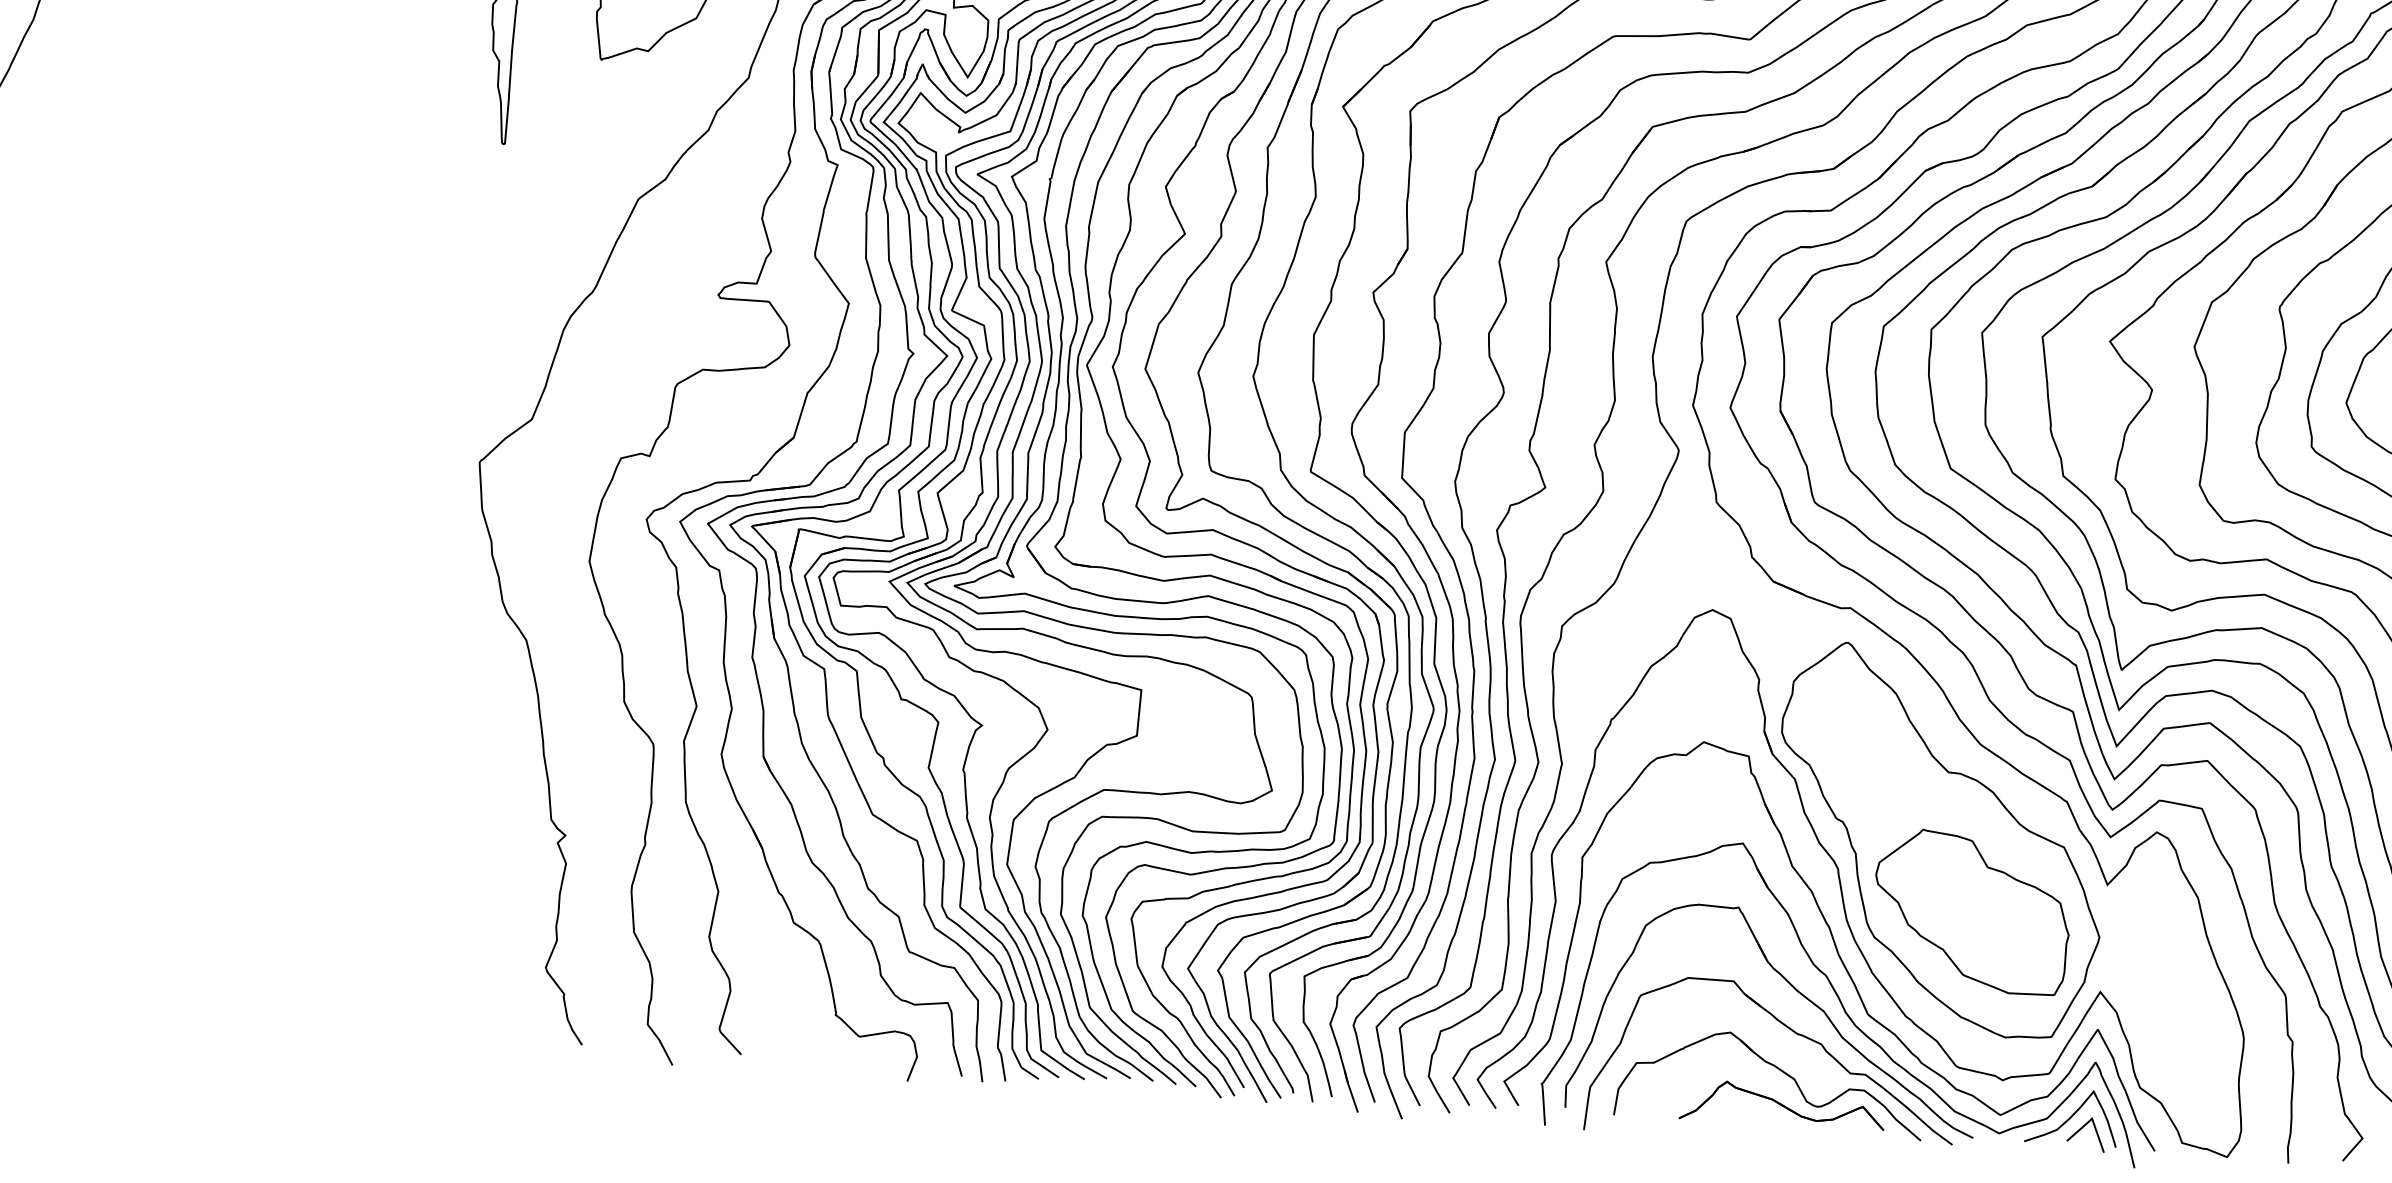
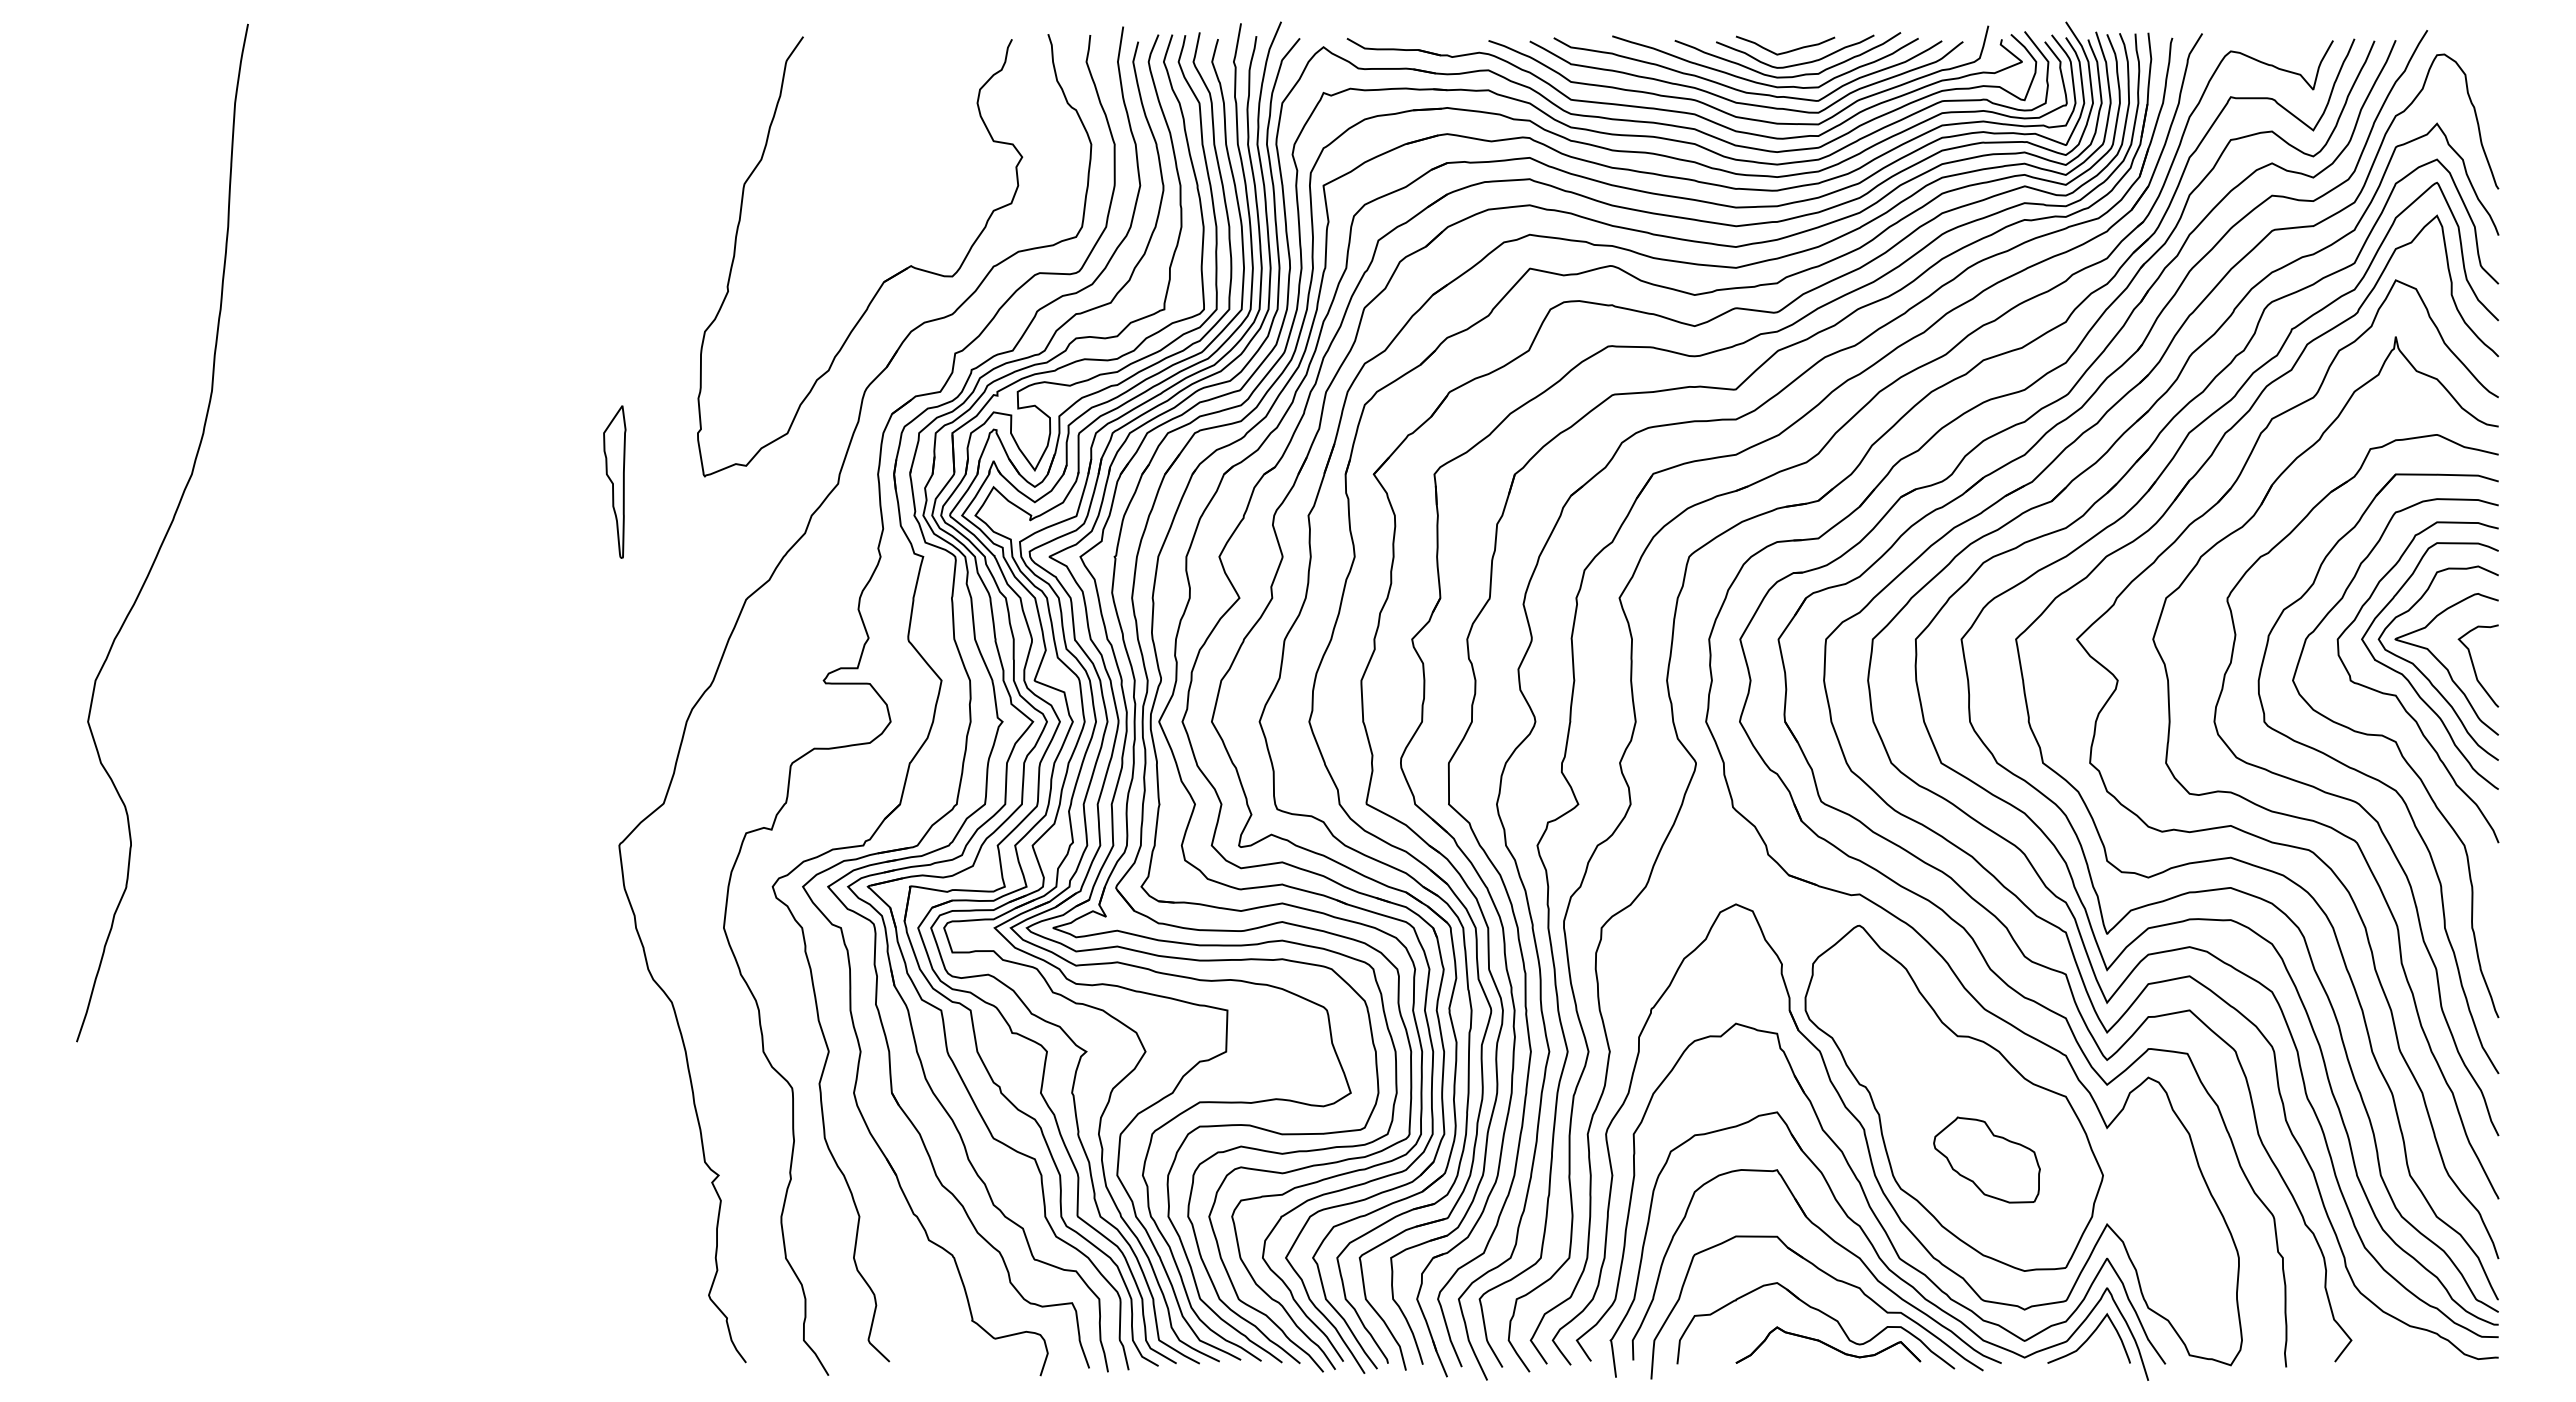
part: (1971, 911) -> (1986, 1159), size x0.6
curve: (2082, 1128) -> (2099, 1348), removed

